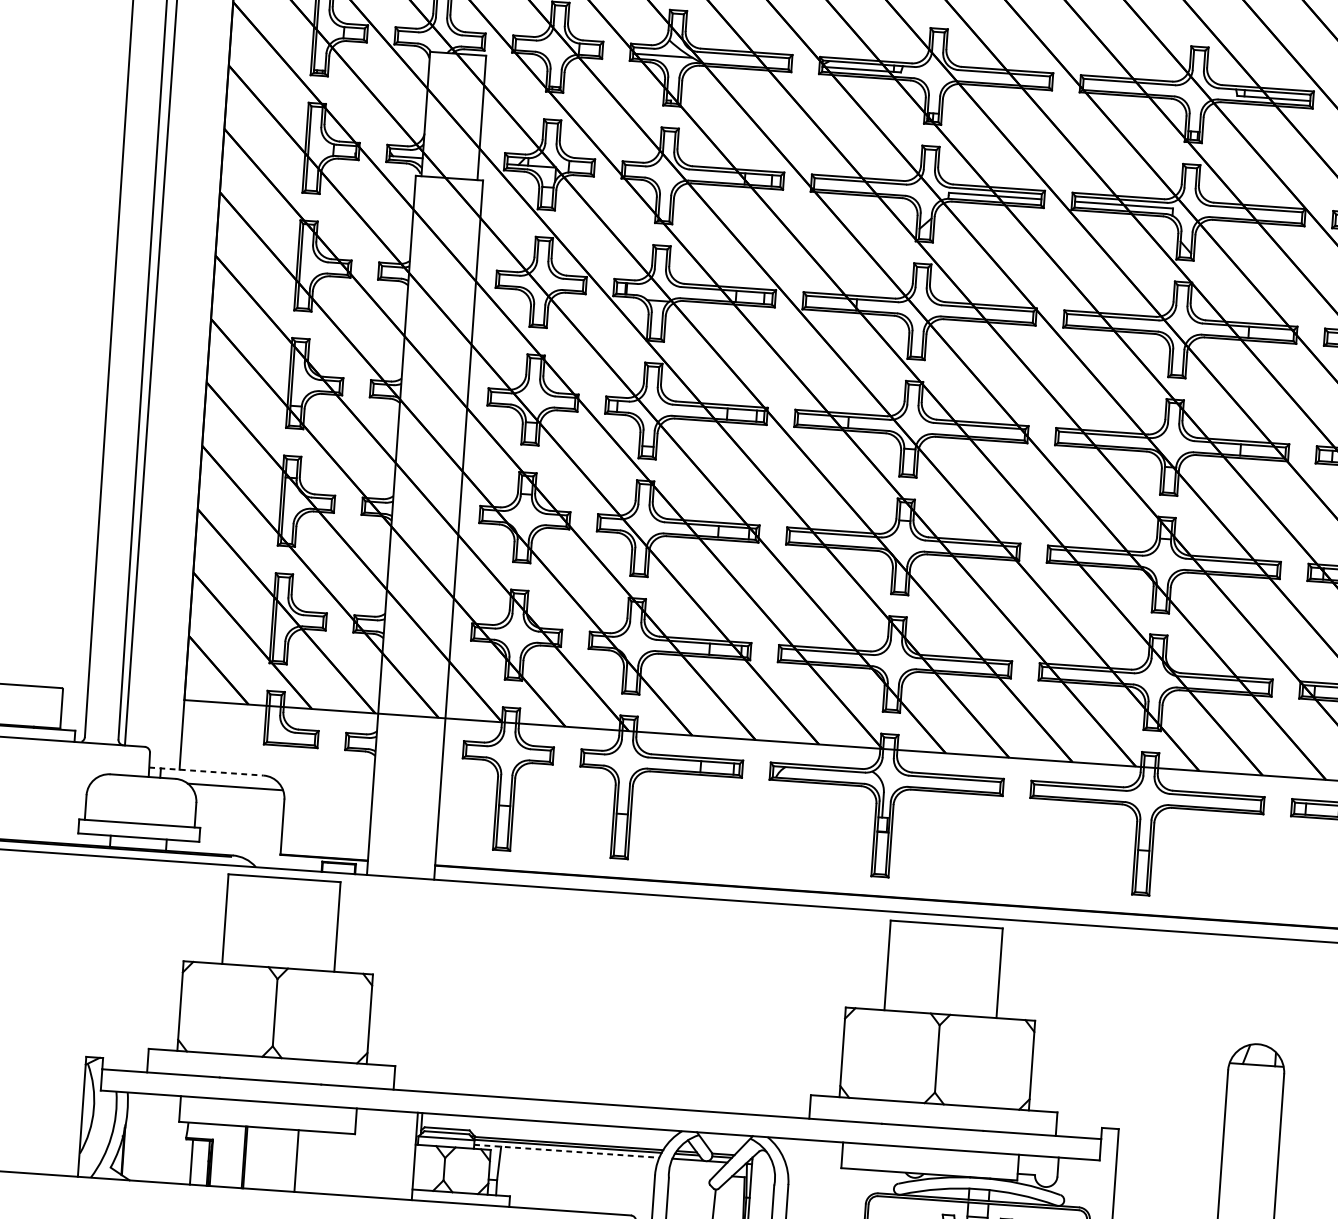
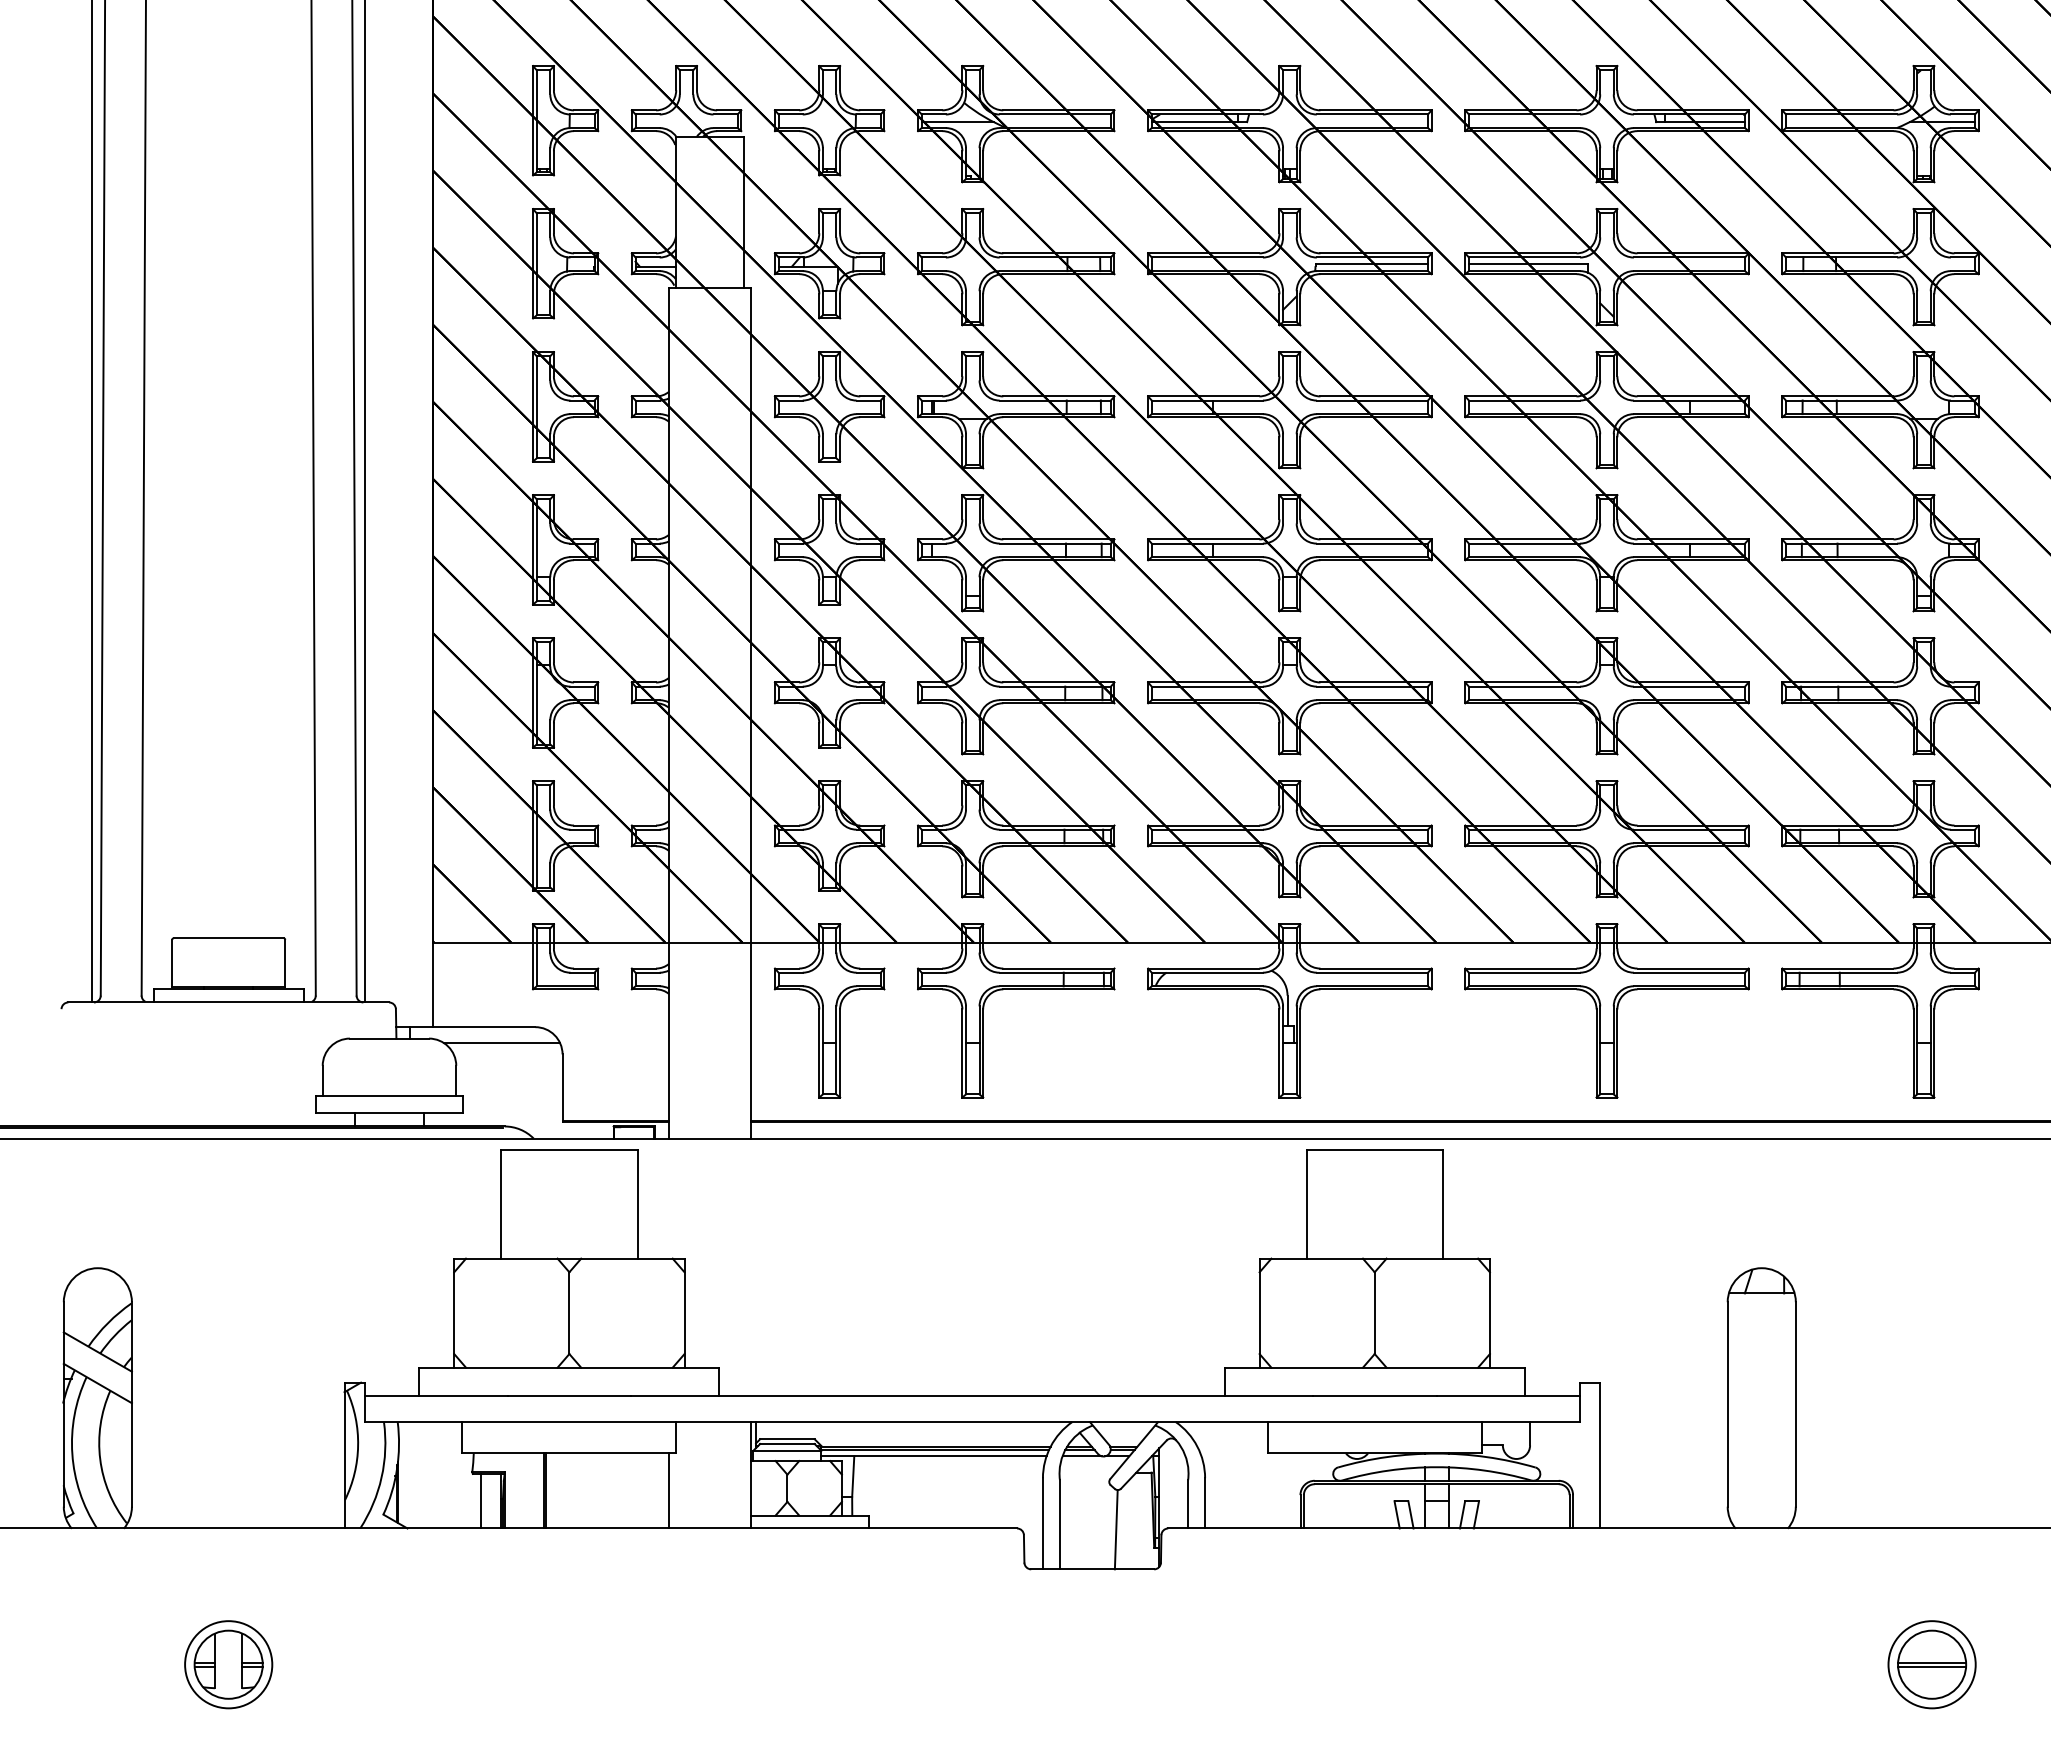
line: (206, 771) -> (465, 1027), dashed -> solid
line: (567, 1151) -> (934, 1456), dashed -> solid
line: (296, 1160) -> (668, 1490), moved

